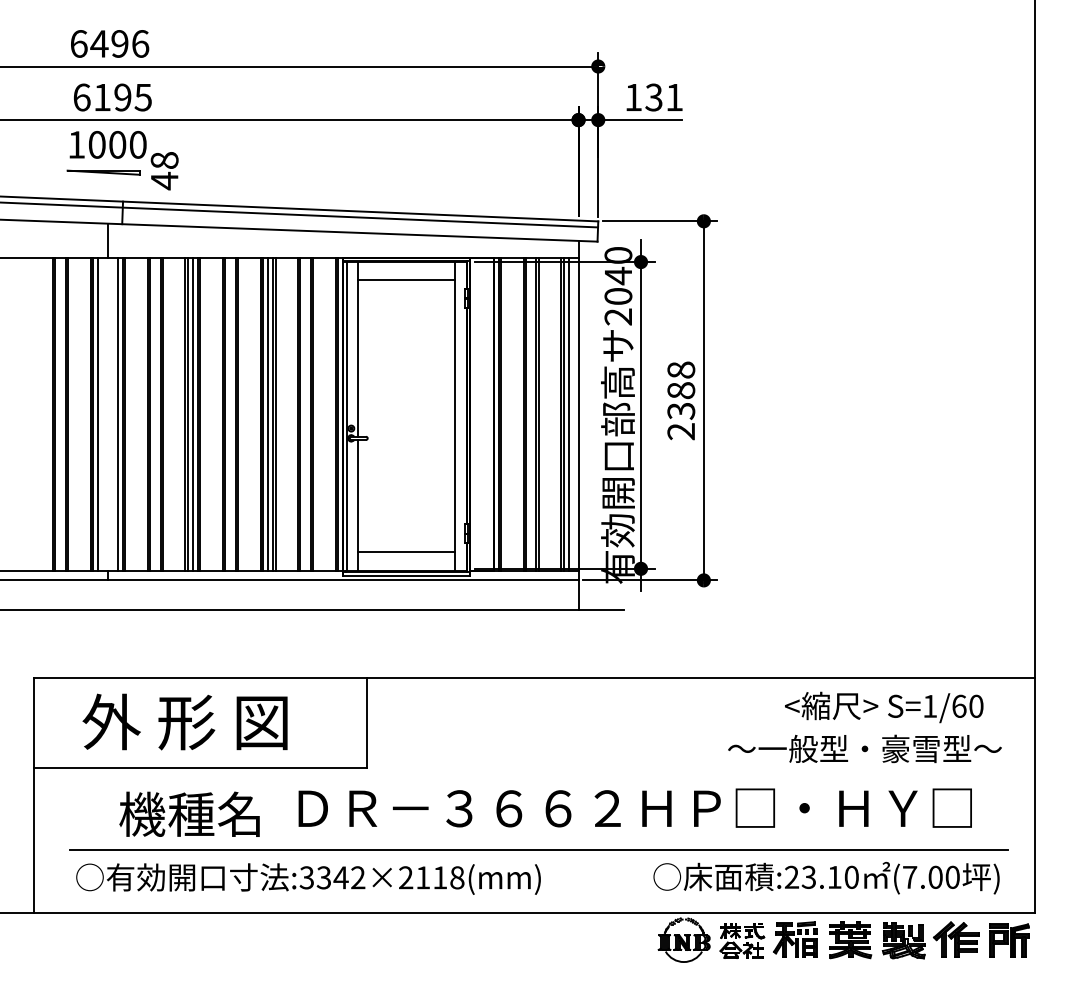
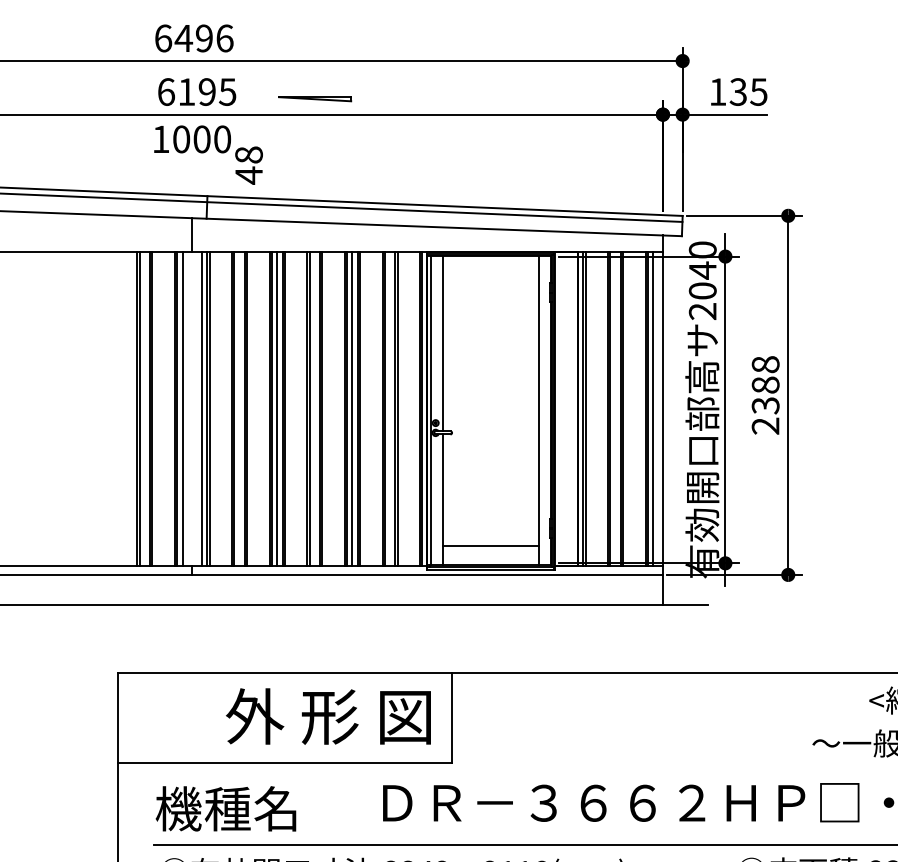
text: (673, 97) -> (757, 92), 131 -> 135
part: (103, 172) -> (314, 99), moved
line: (406, 280) -> (490, 275), removed
text: (184, 721) -> (327, 716), moved
text: (189, 813) -> (225, 808), moved

